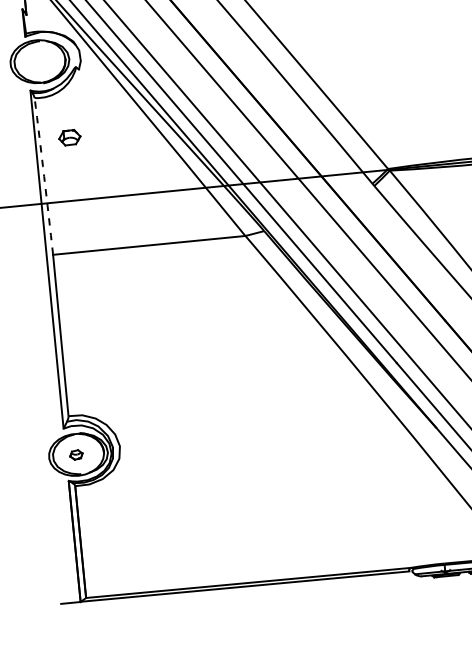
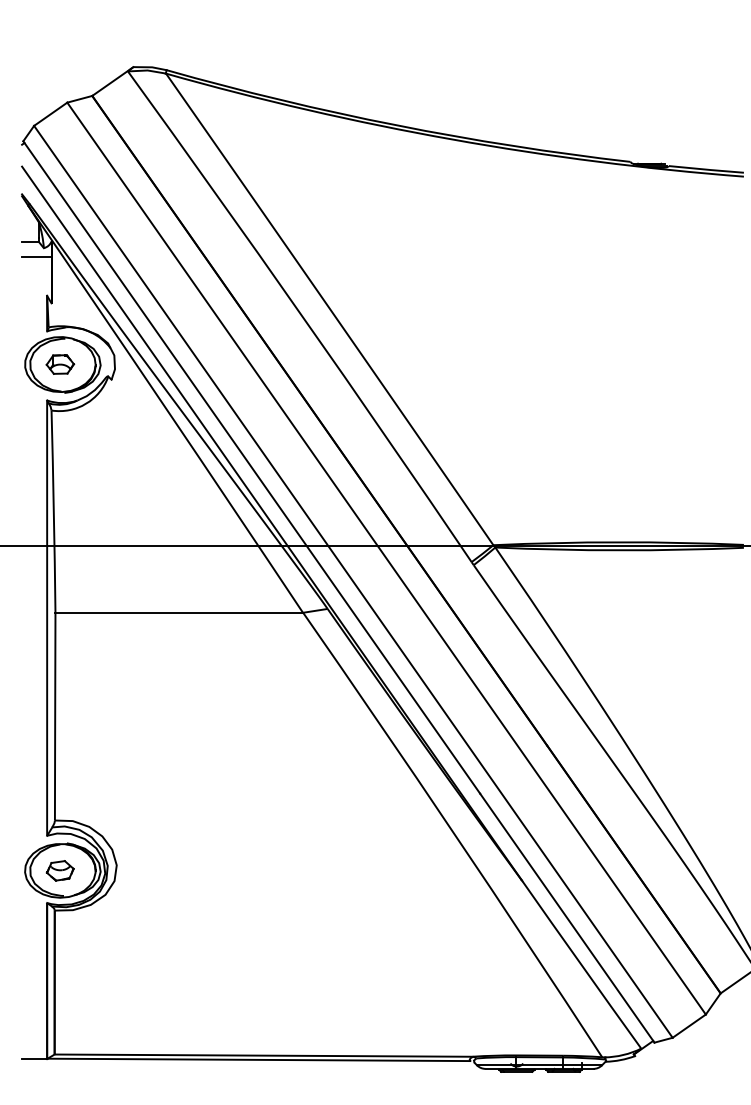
part: (69, 137) -> (60, 364), moved
arc: (43, 176) -> (53, 511), dashed -> solid
part: (75, 454) -> (59, 870), size x1.67

